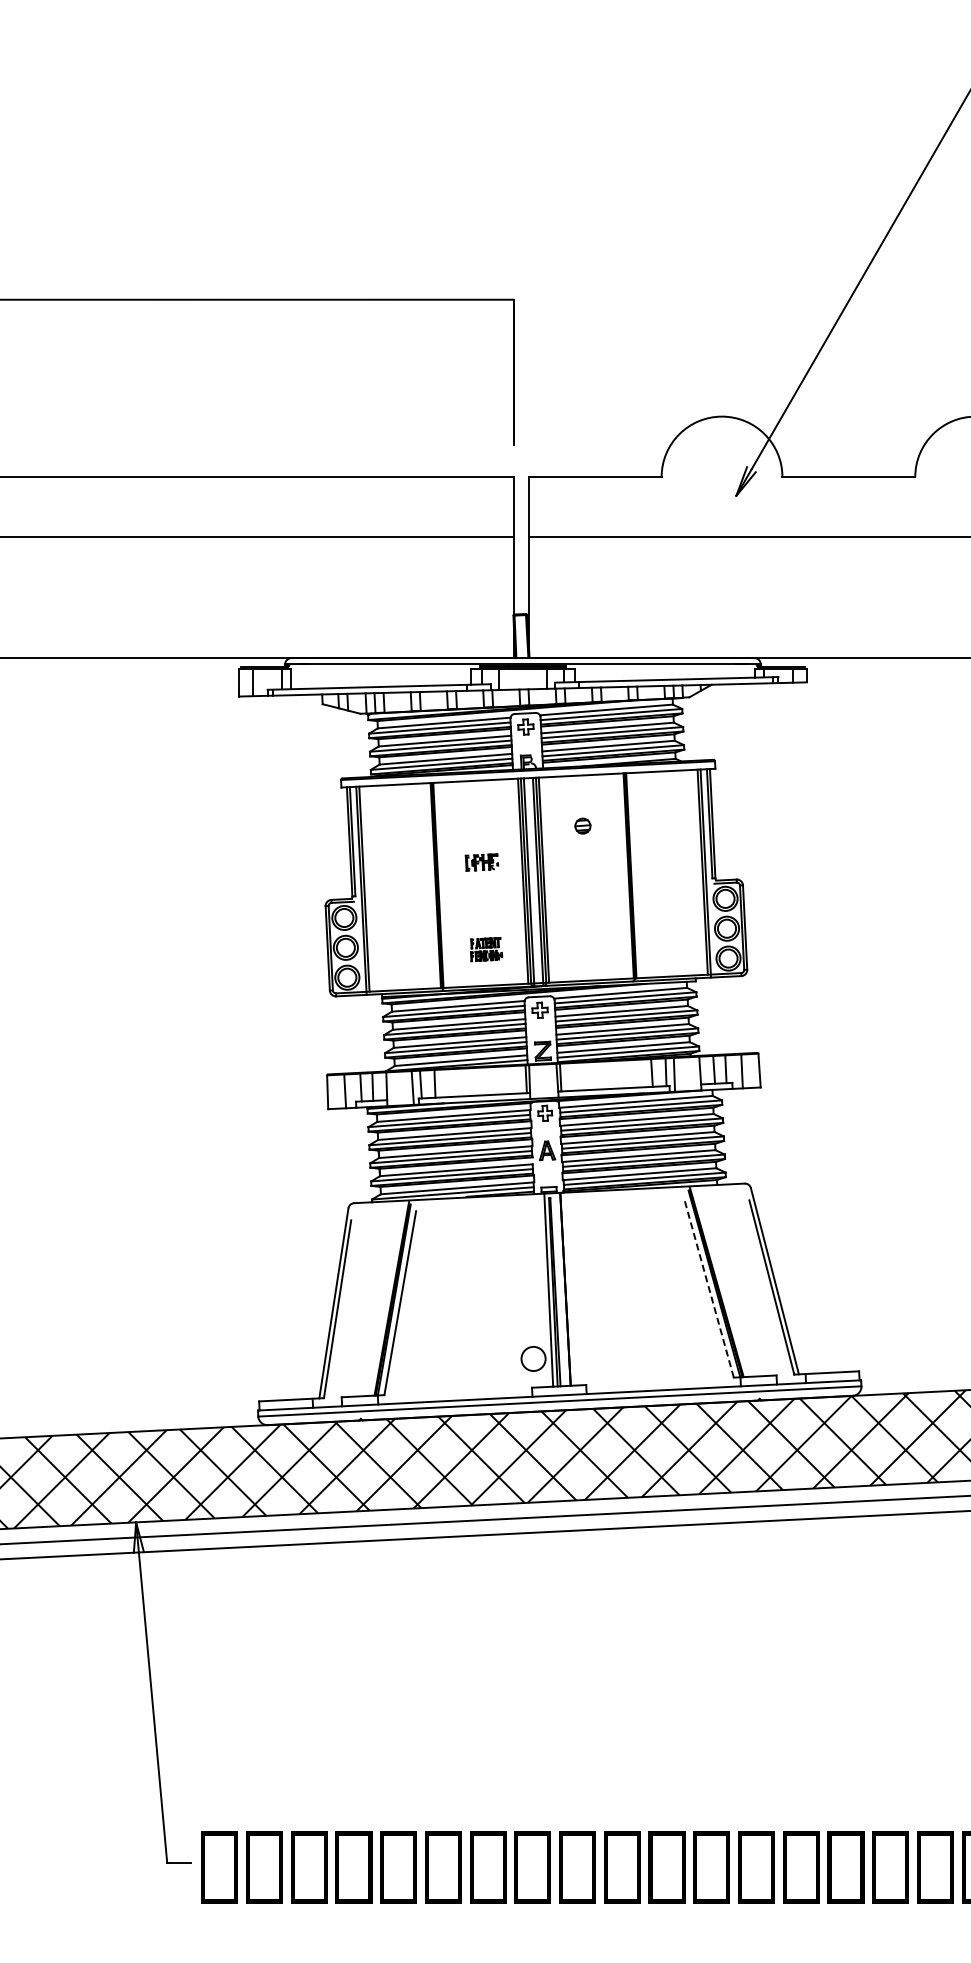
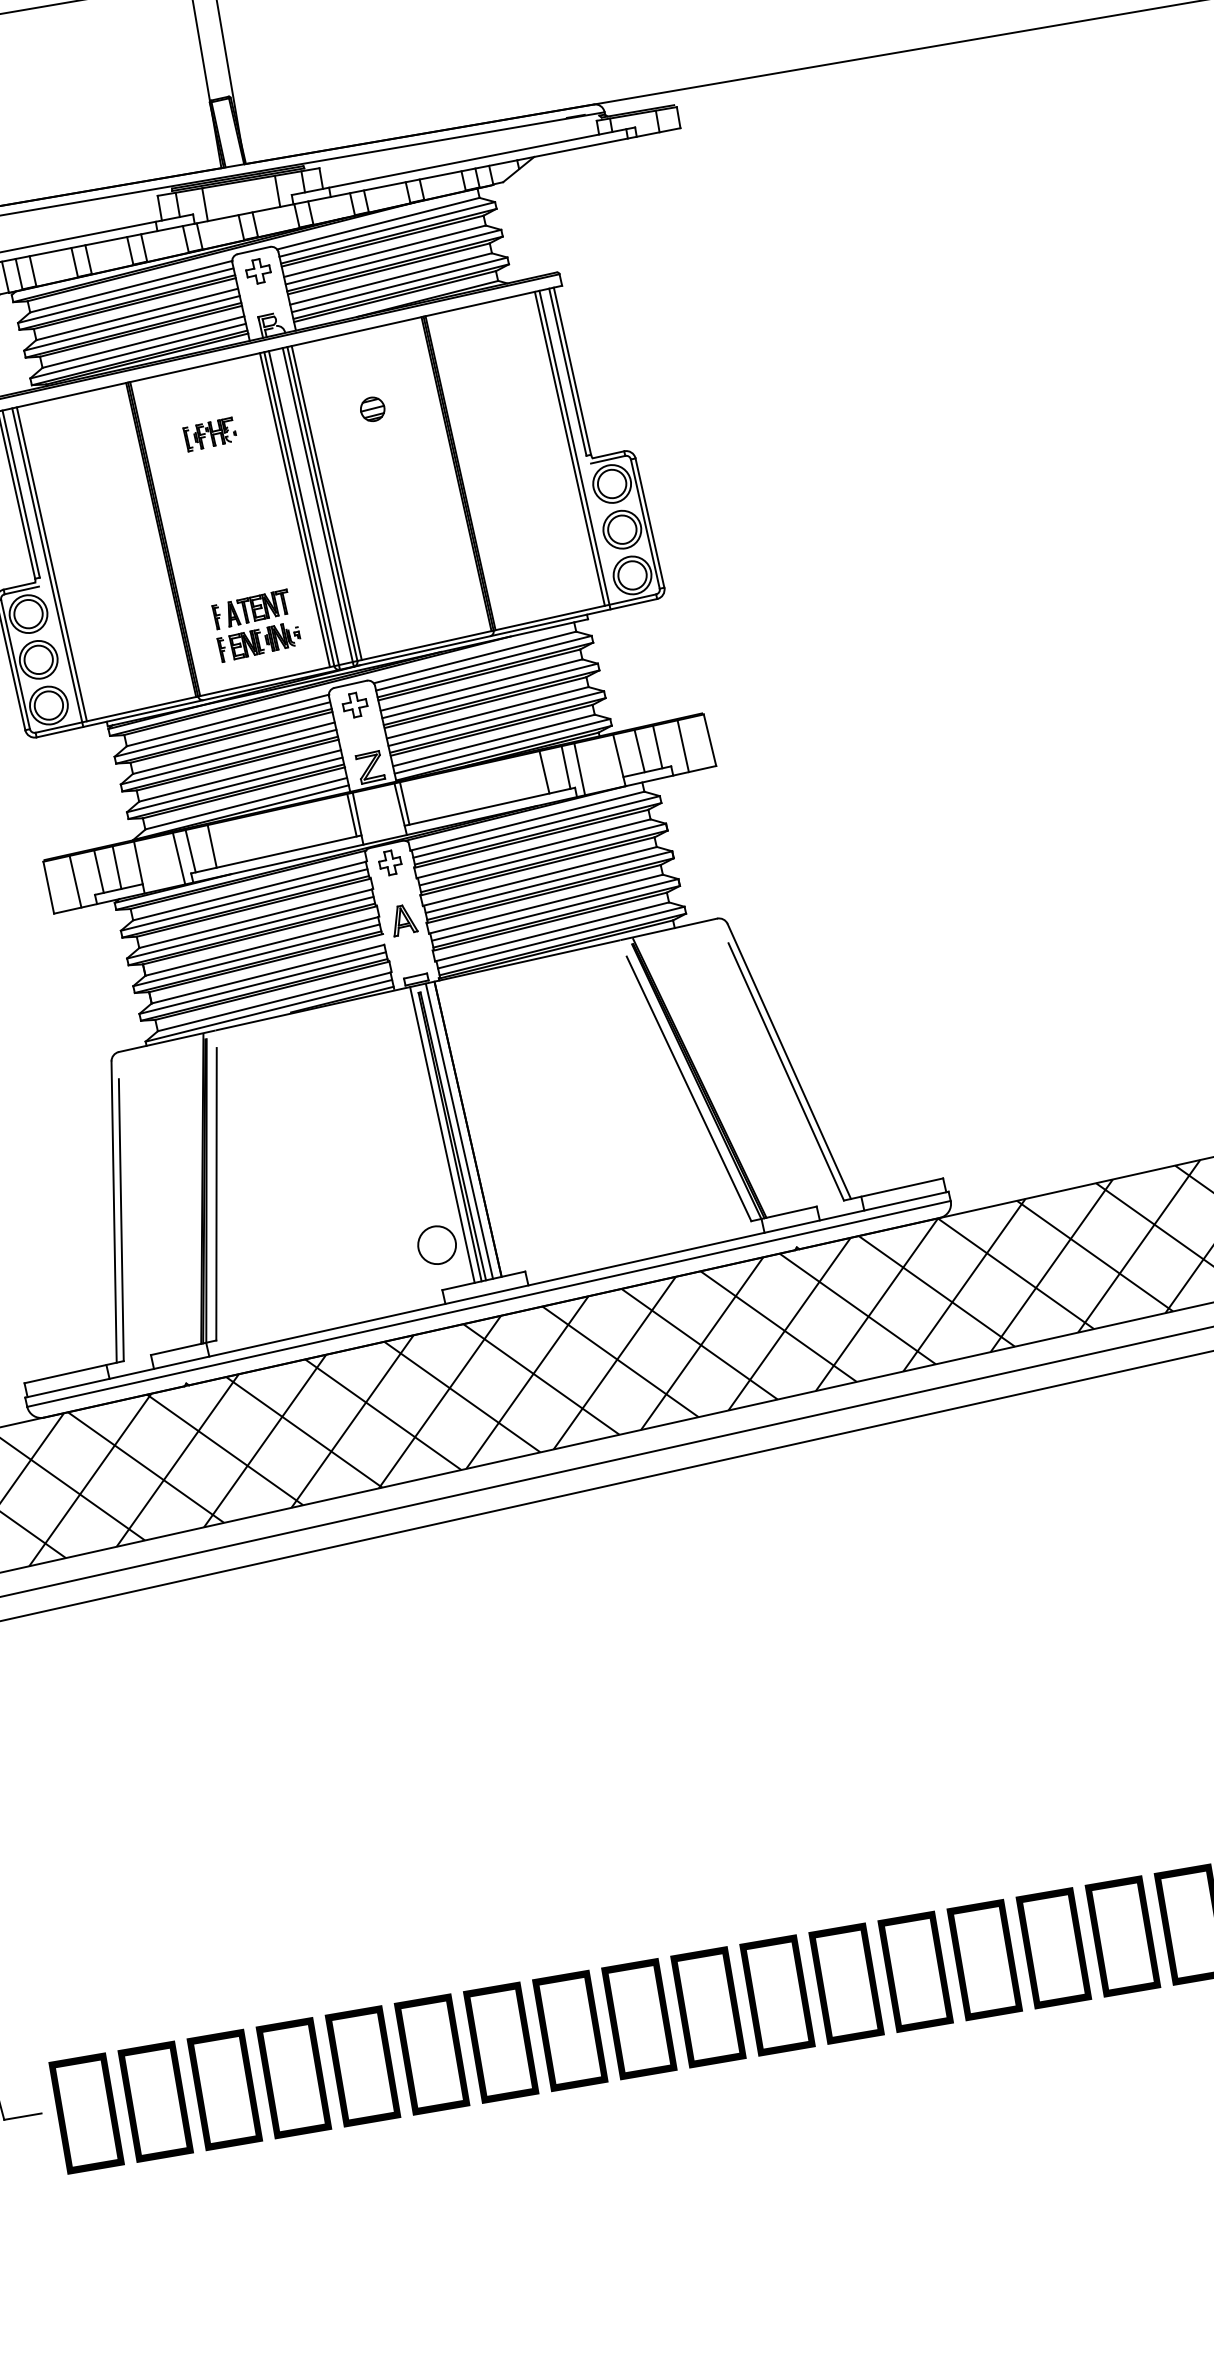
part: (481, 862) -> (209, 434), moved
part: (486, 949) -> (256, 625), size x1.67
line: (708, 1287) -> (688, 1088), dashed -> solid
line: (559, 1289) -> (458, 1131), added

